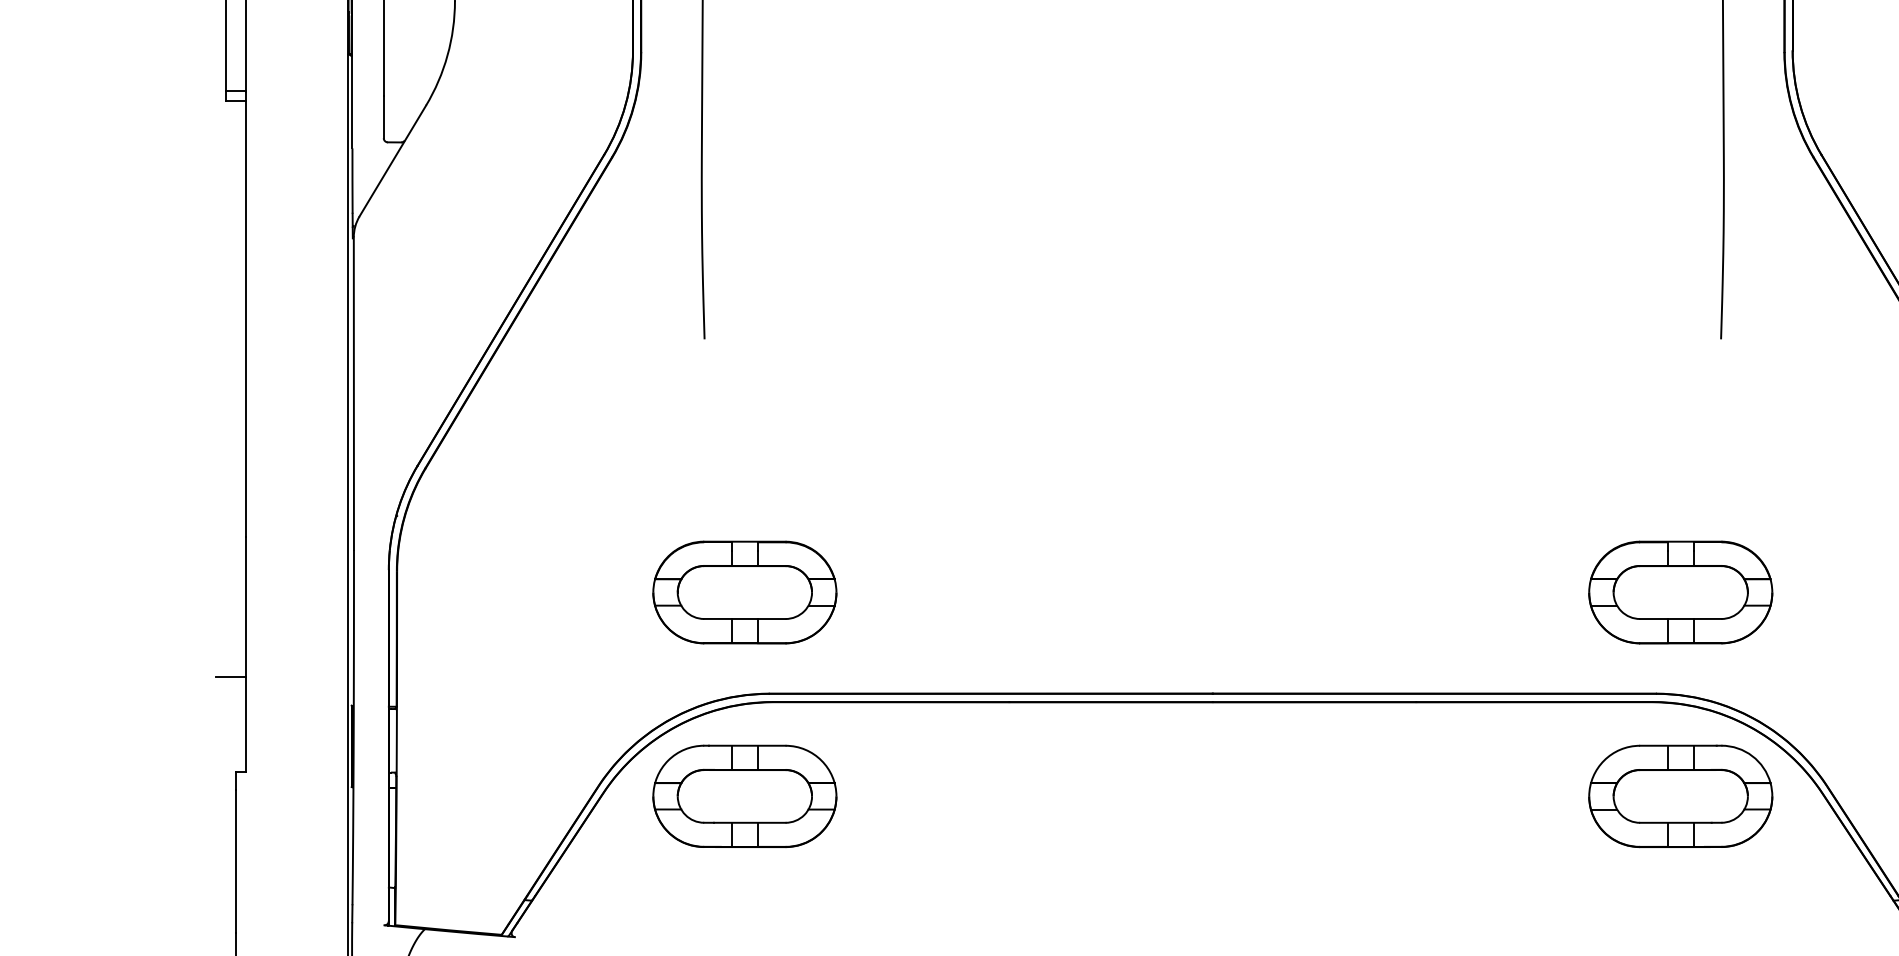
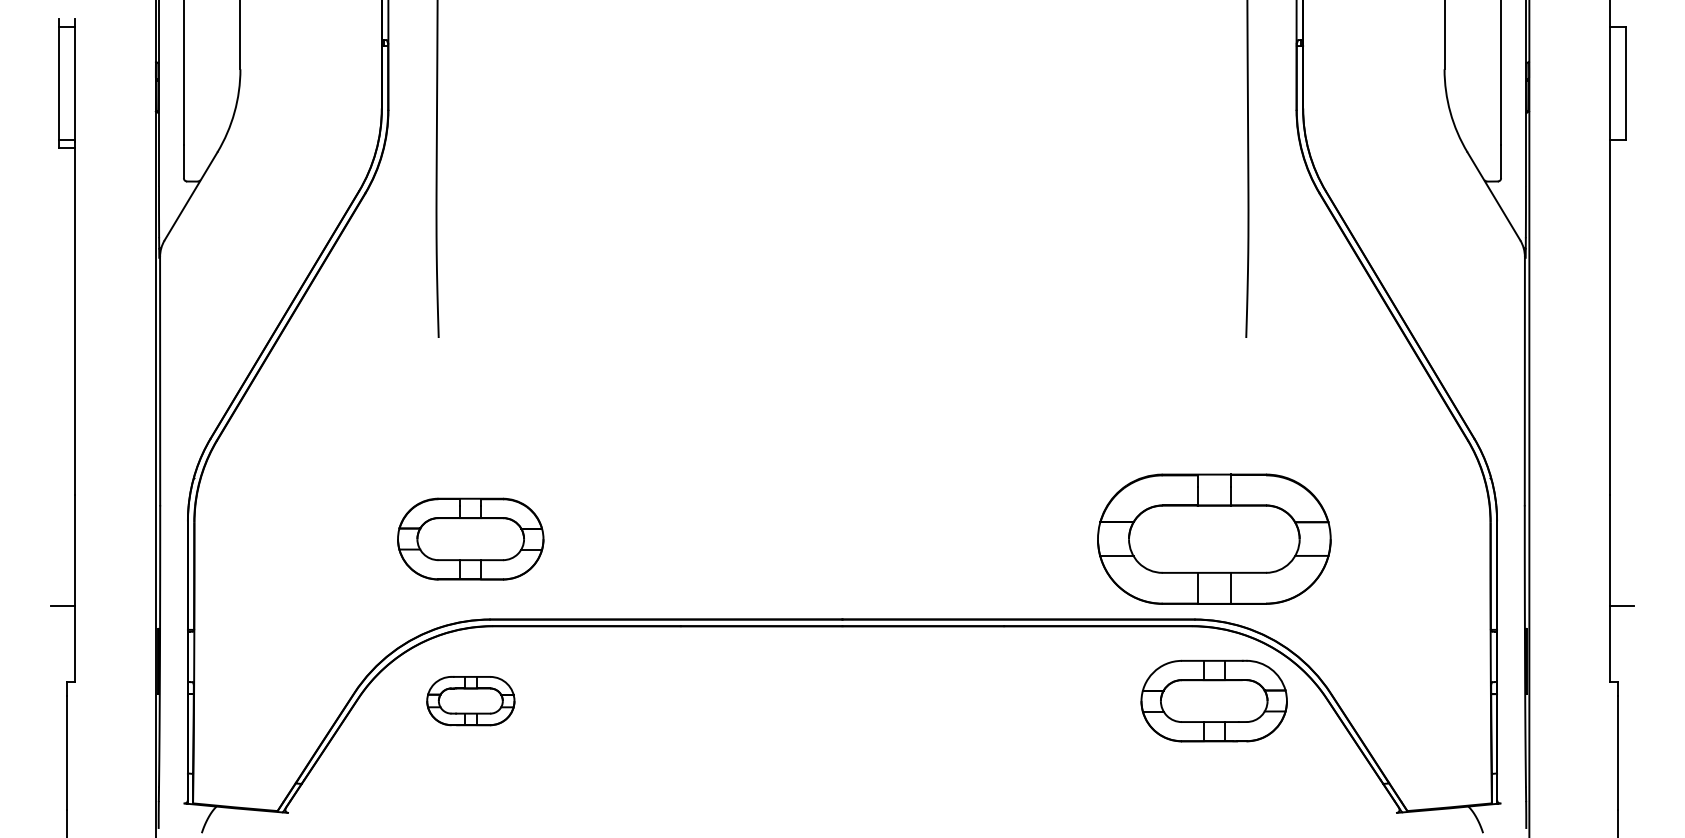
part: (1679, 591) -> (1213, 538), size x1.6
part: (744, 795) -> (470, 700), size x0.6

